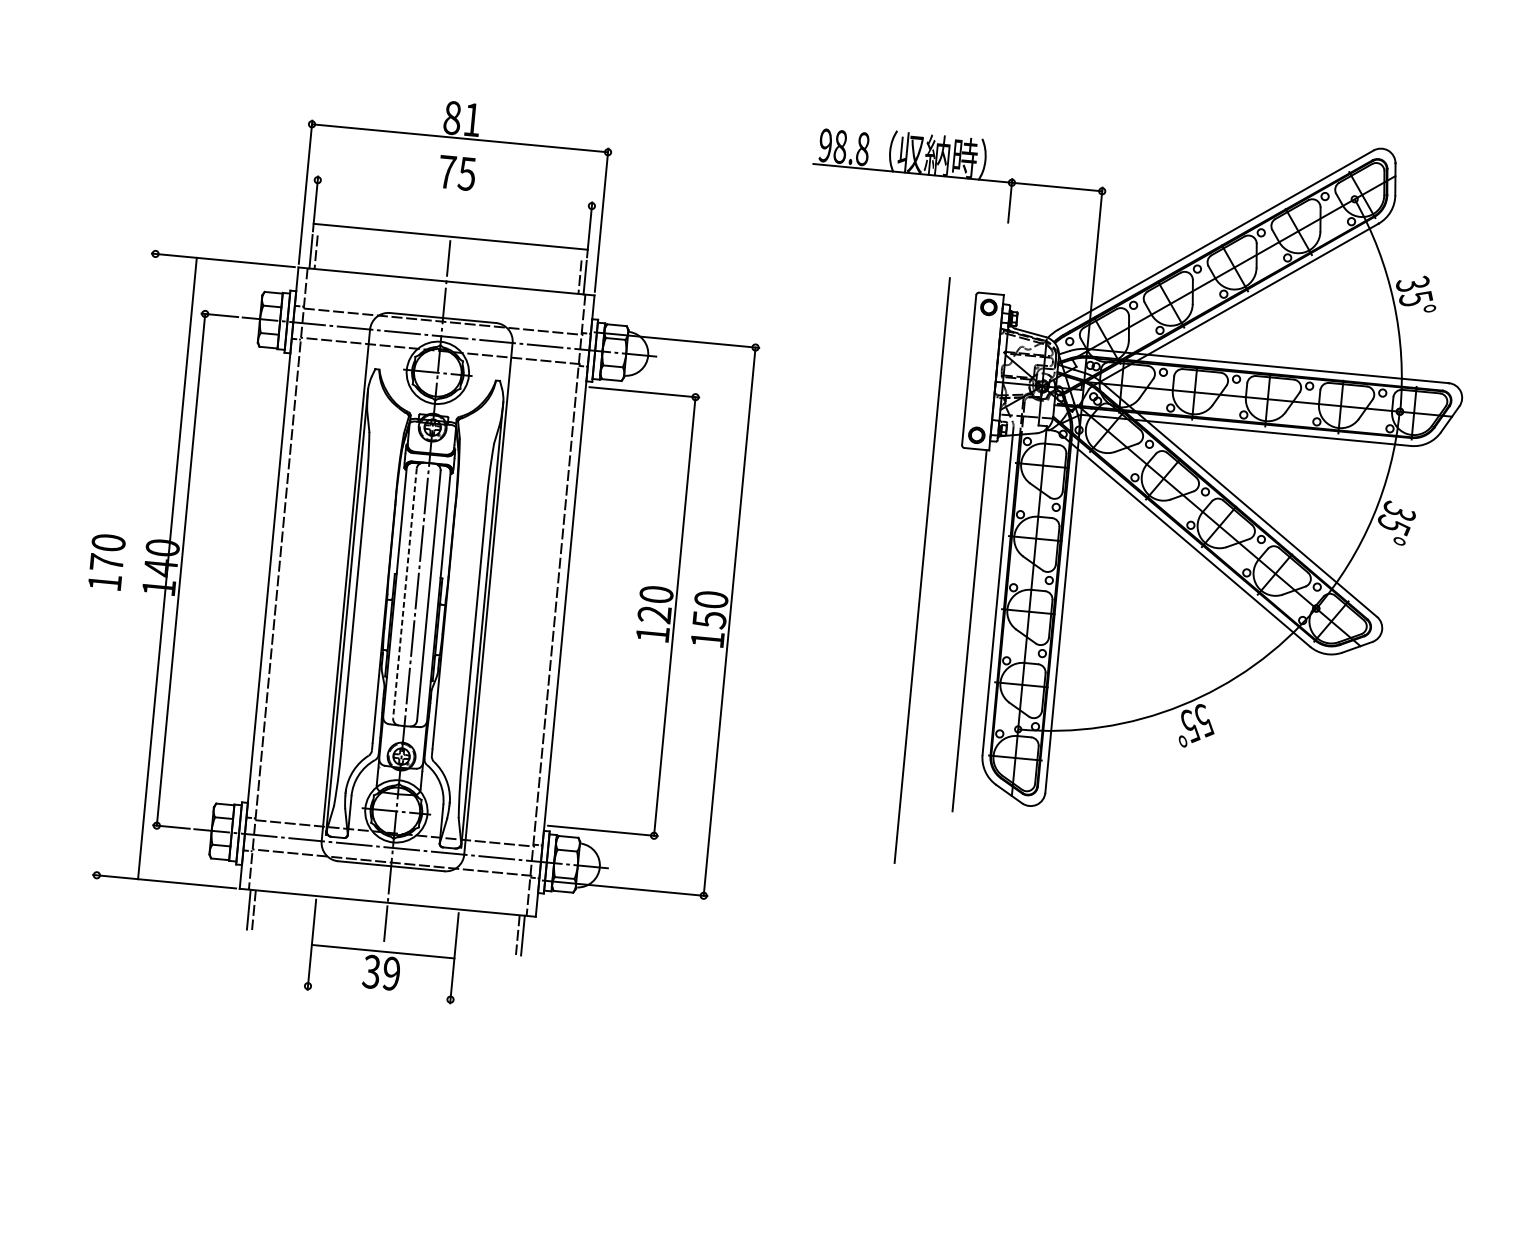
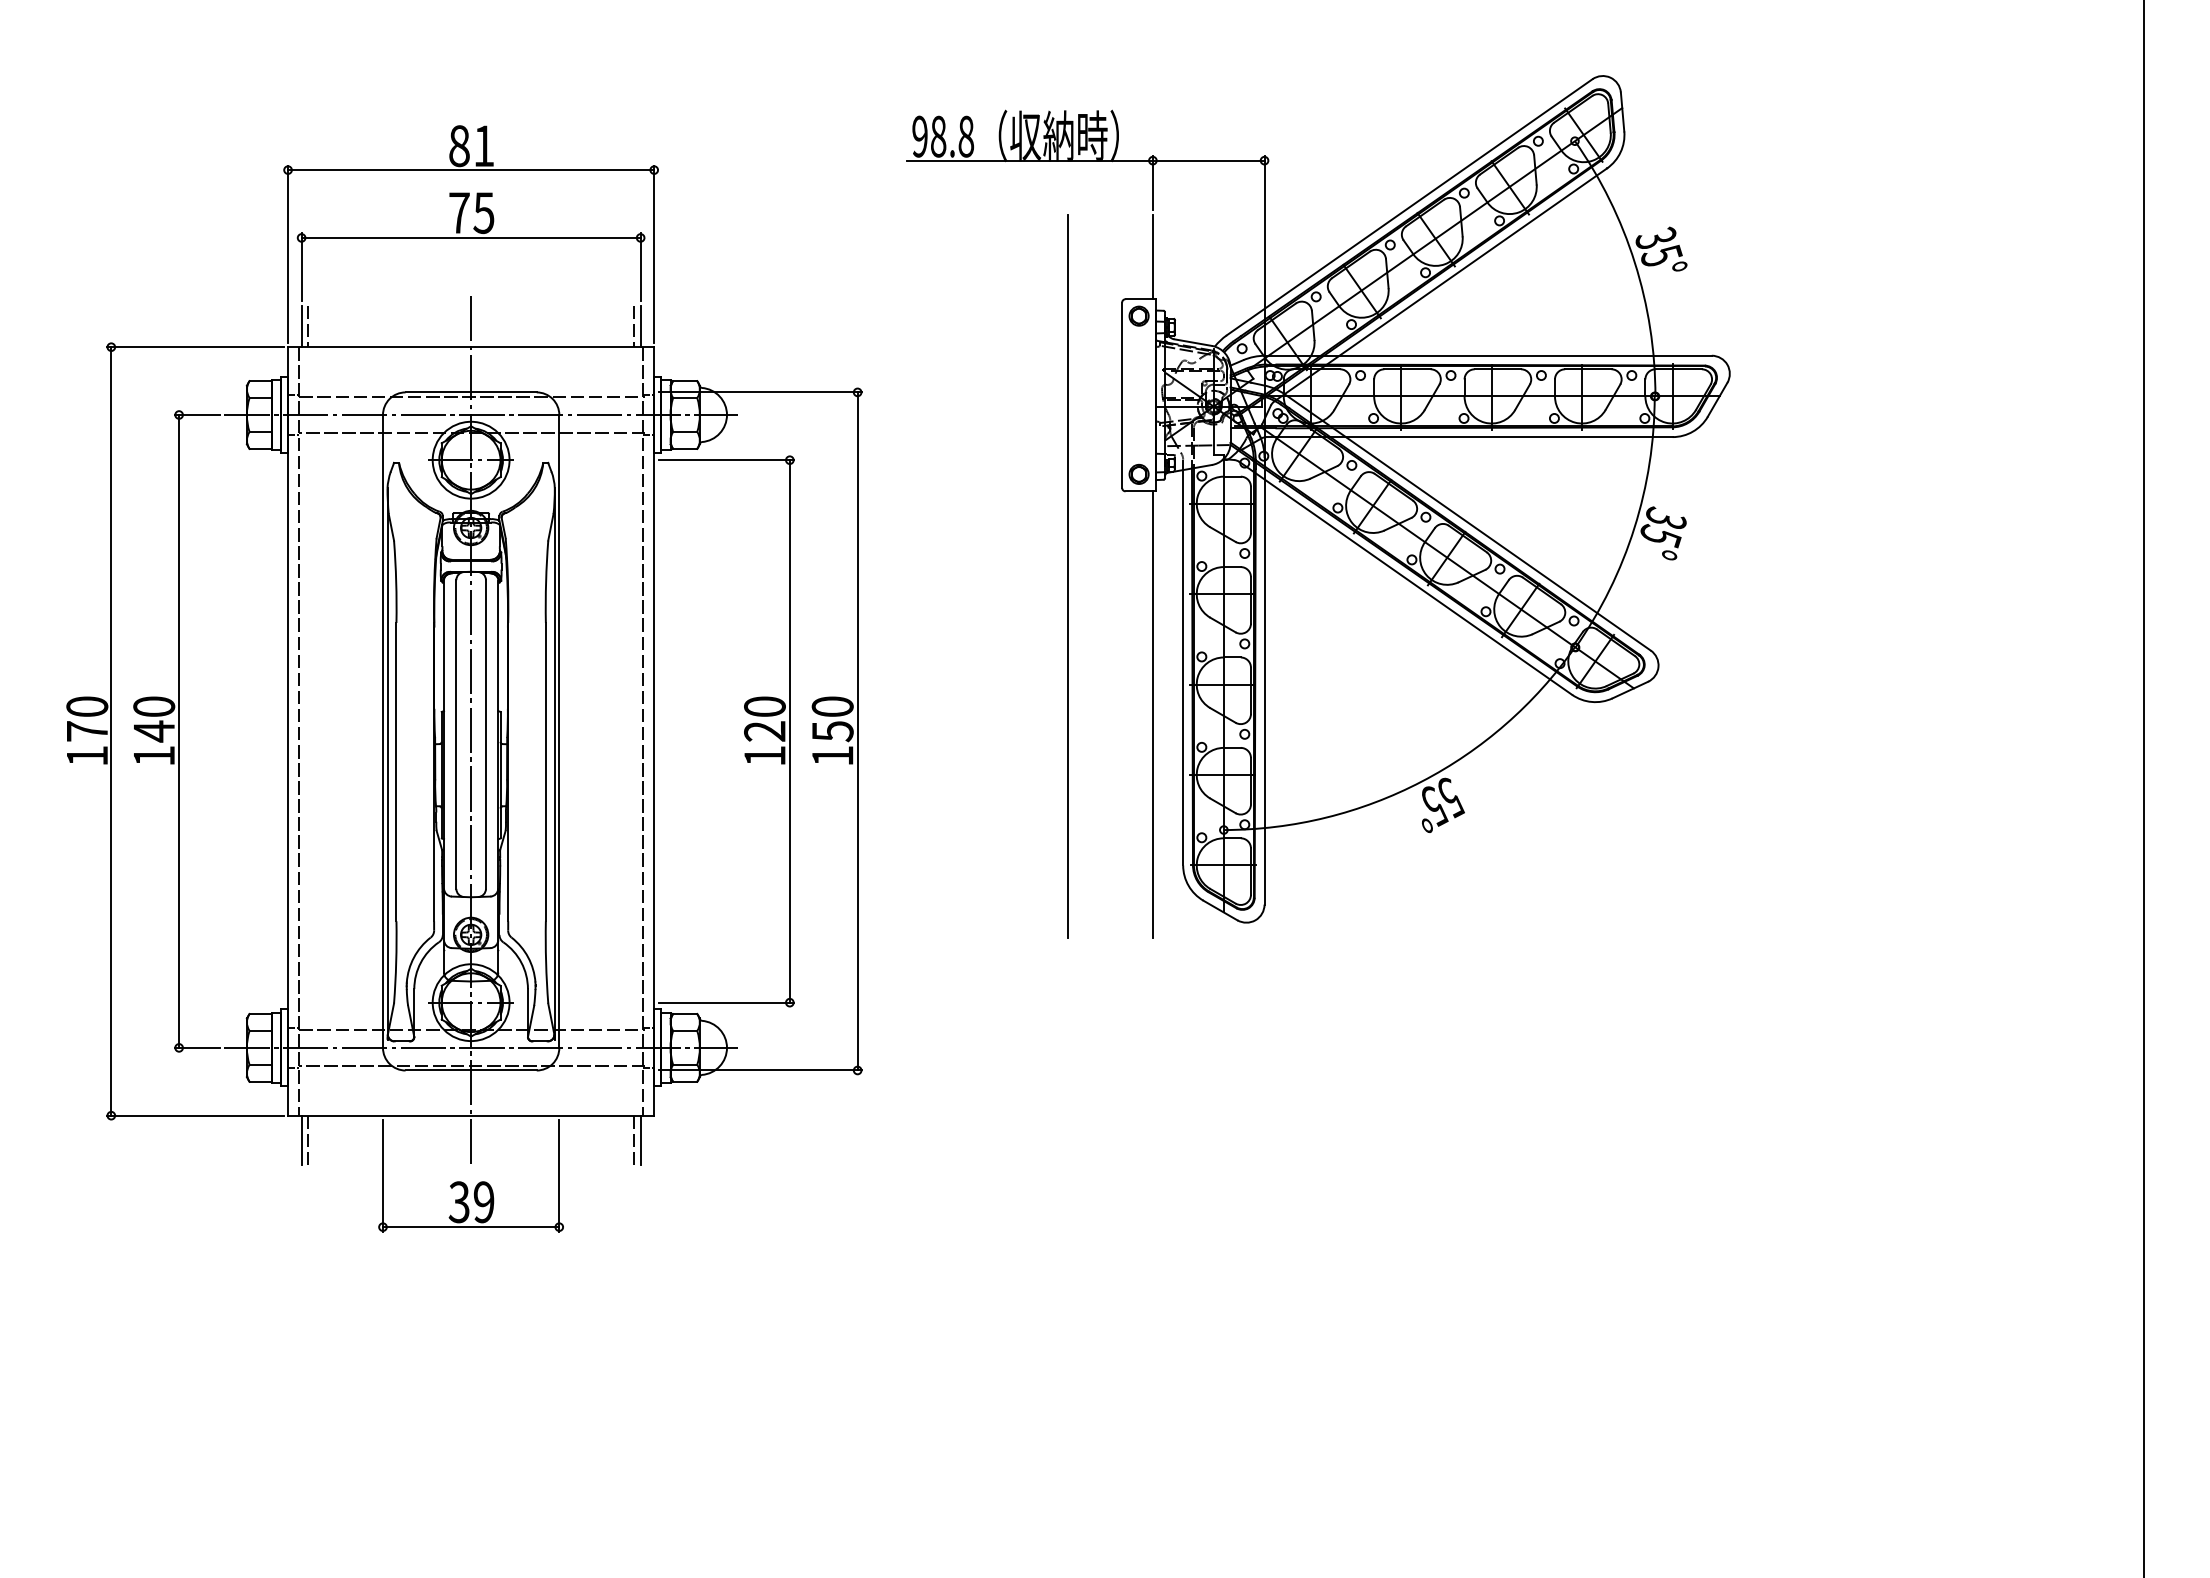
line: (450, 236) -> (470, 237), moved
line: (1004, 260) -> (1152, 256), added
line: (167, 568) -> (111, 731), moved
line: (921, 570) -> (1067, 576), moved
line: (404, 594) -> (456, 735), dashed -> solid
line: (382, 951) -> (470, 1227), moved

